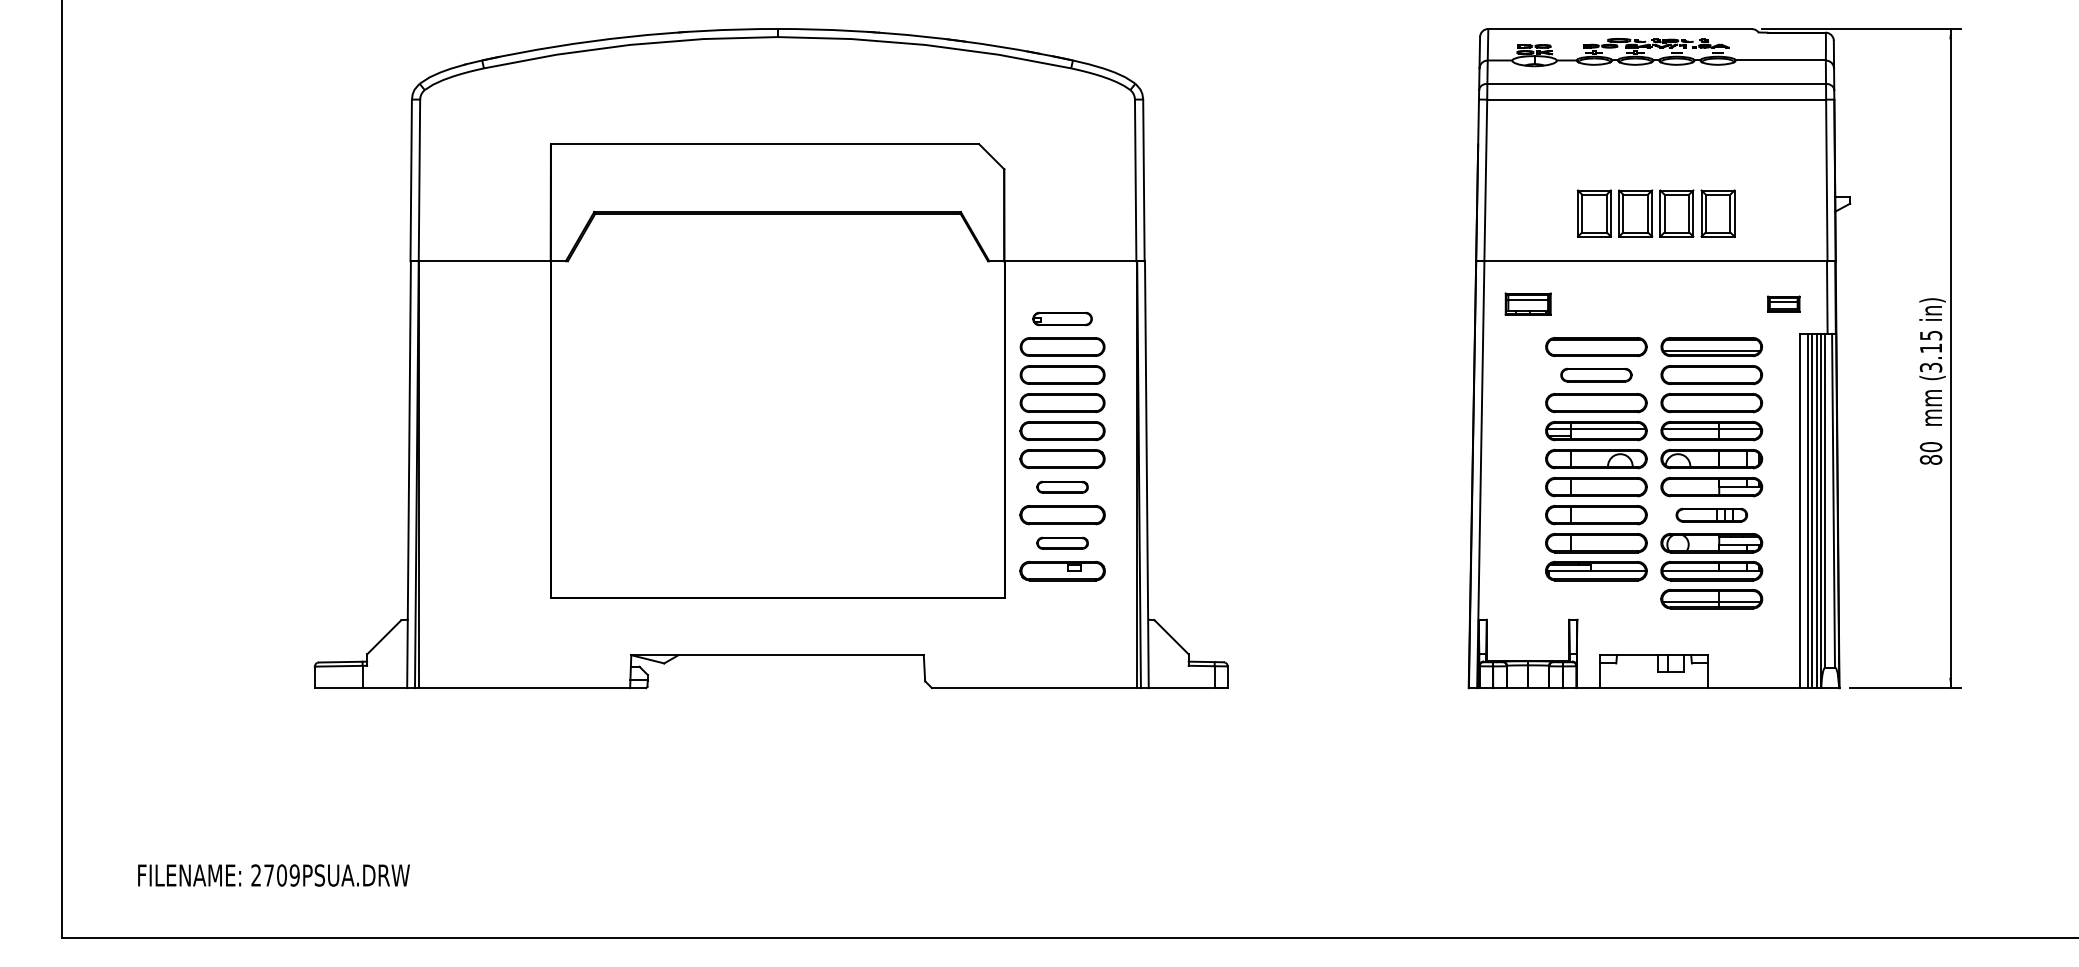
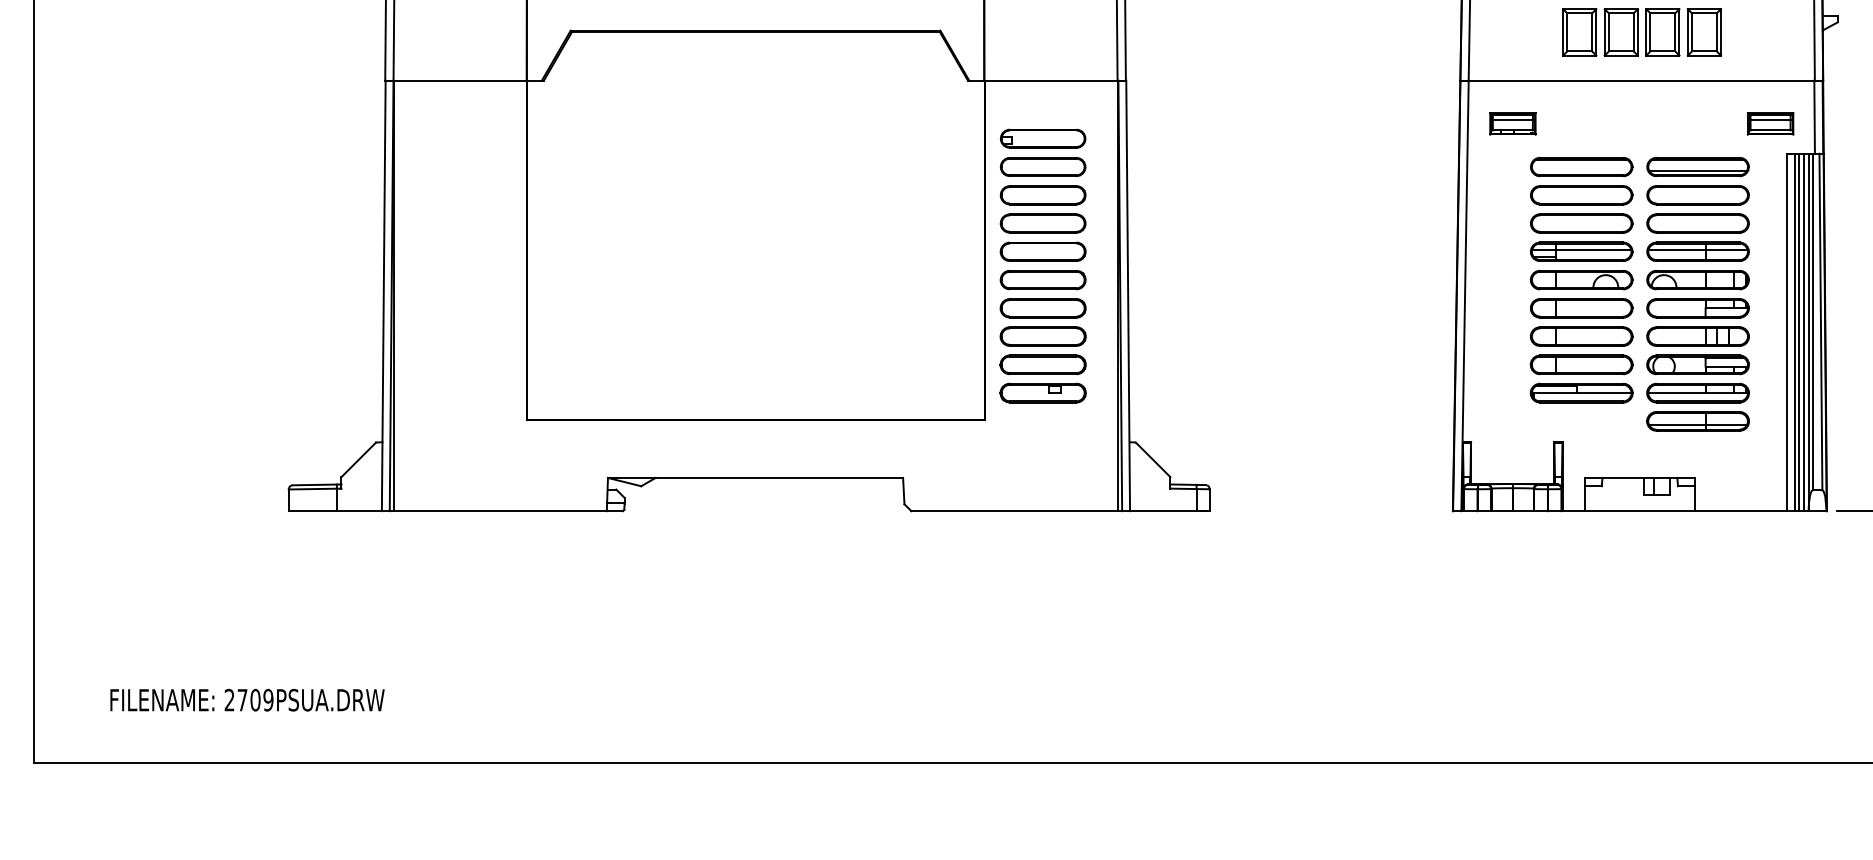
part: (1783, 303) -> (1770, 123), size x1.43
part: (1062, 318) -> (1043, 138), size x1.43
part: (1596, 375) -> (1581, 195), size x1.43
part: (1062, 487) -> (1043, 308), size x1.67
part: (1711, 515) -> (1697, 336), size x1.43
part: (1062, 543) -> (1043, 365), size x1.67

